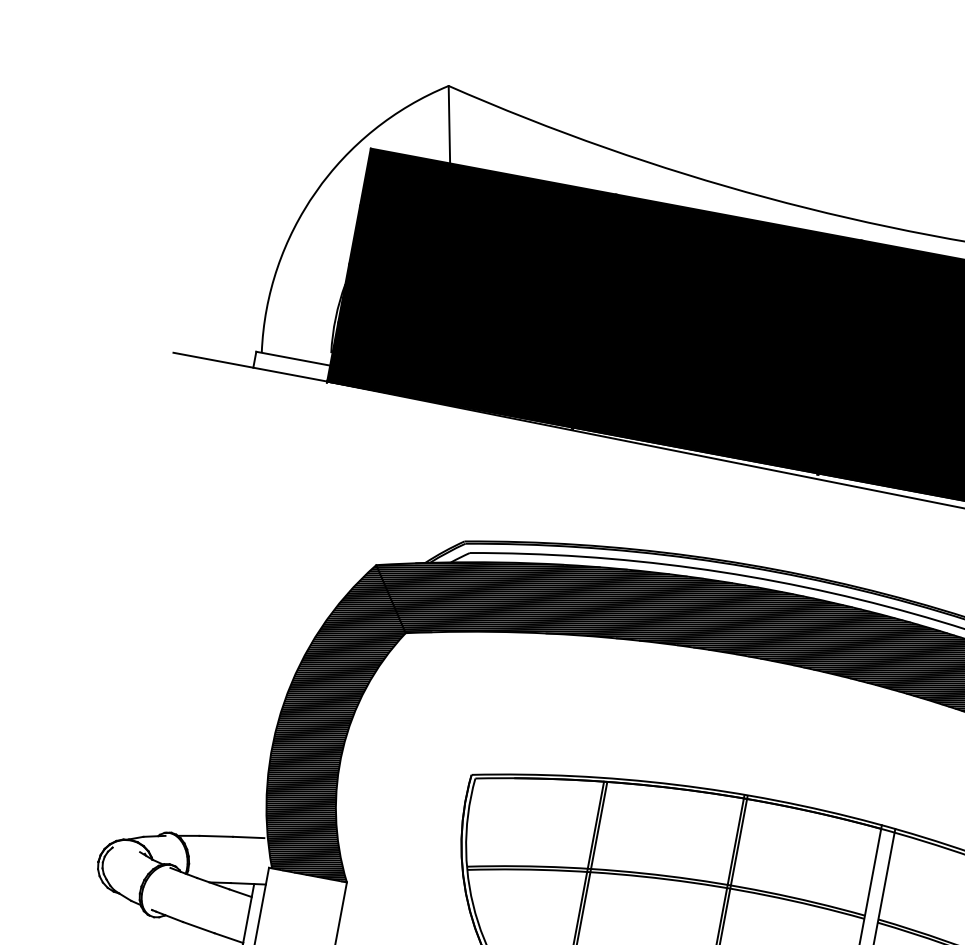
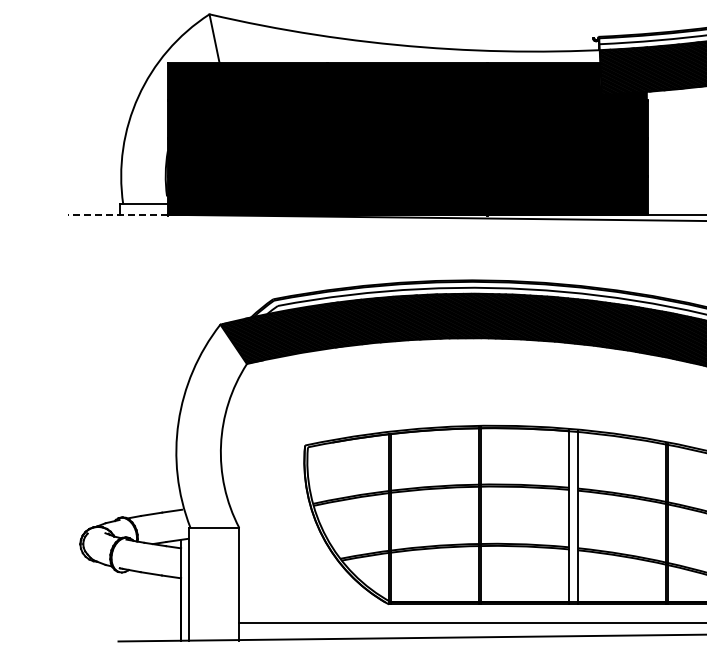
line: (250, 366) -> (117, 214), solid -> dashed
hatch: (333, 718) -> (211, 426), removed

